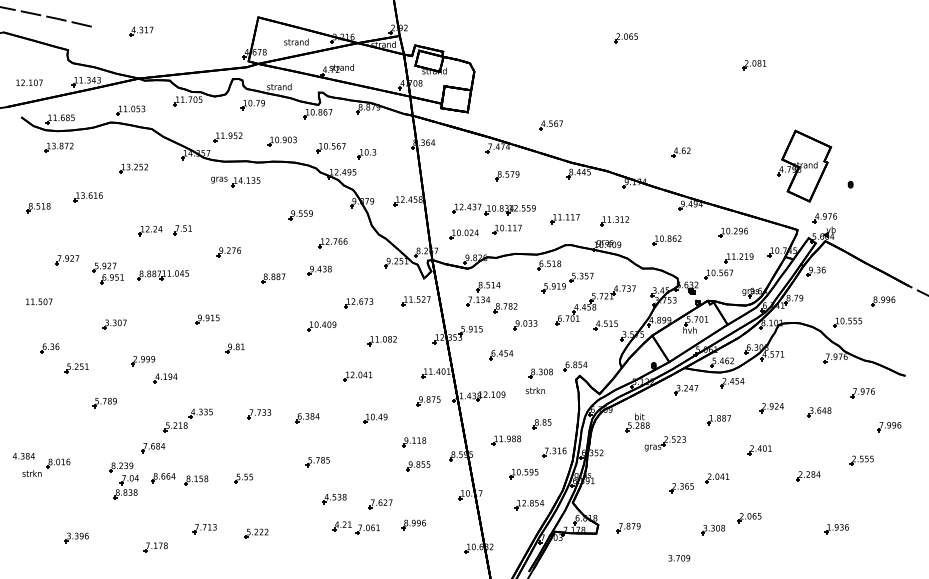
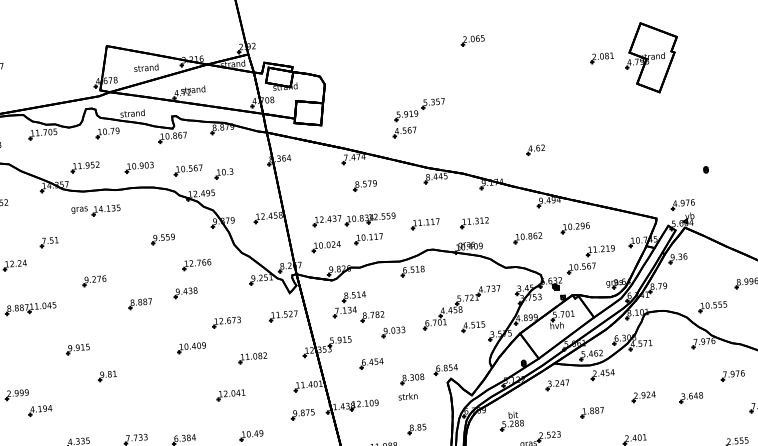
part: (804, 165) -> (651, 56), moved
part: (182, 230) -> (49, 242), moved
part: (732, 232) -> (574, 227), moved
part: (567, 282) -> (419, 109), moved

